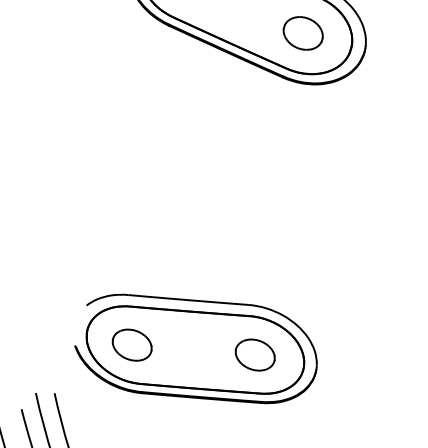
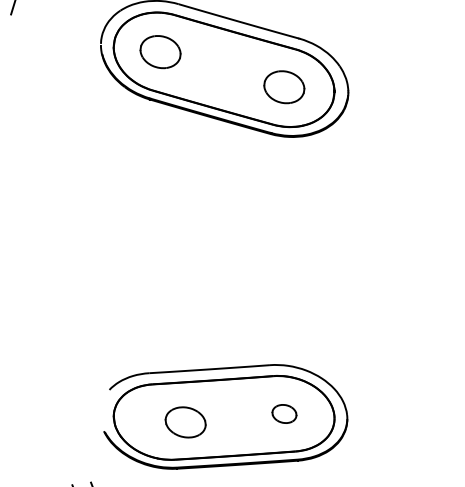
part: (132, 345) -> (185, 422), moved
part: (255, 354) -> (284, 413), size x0.6

